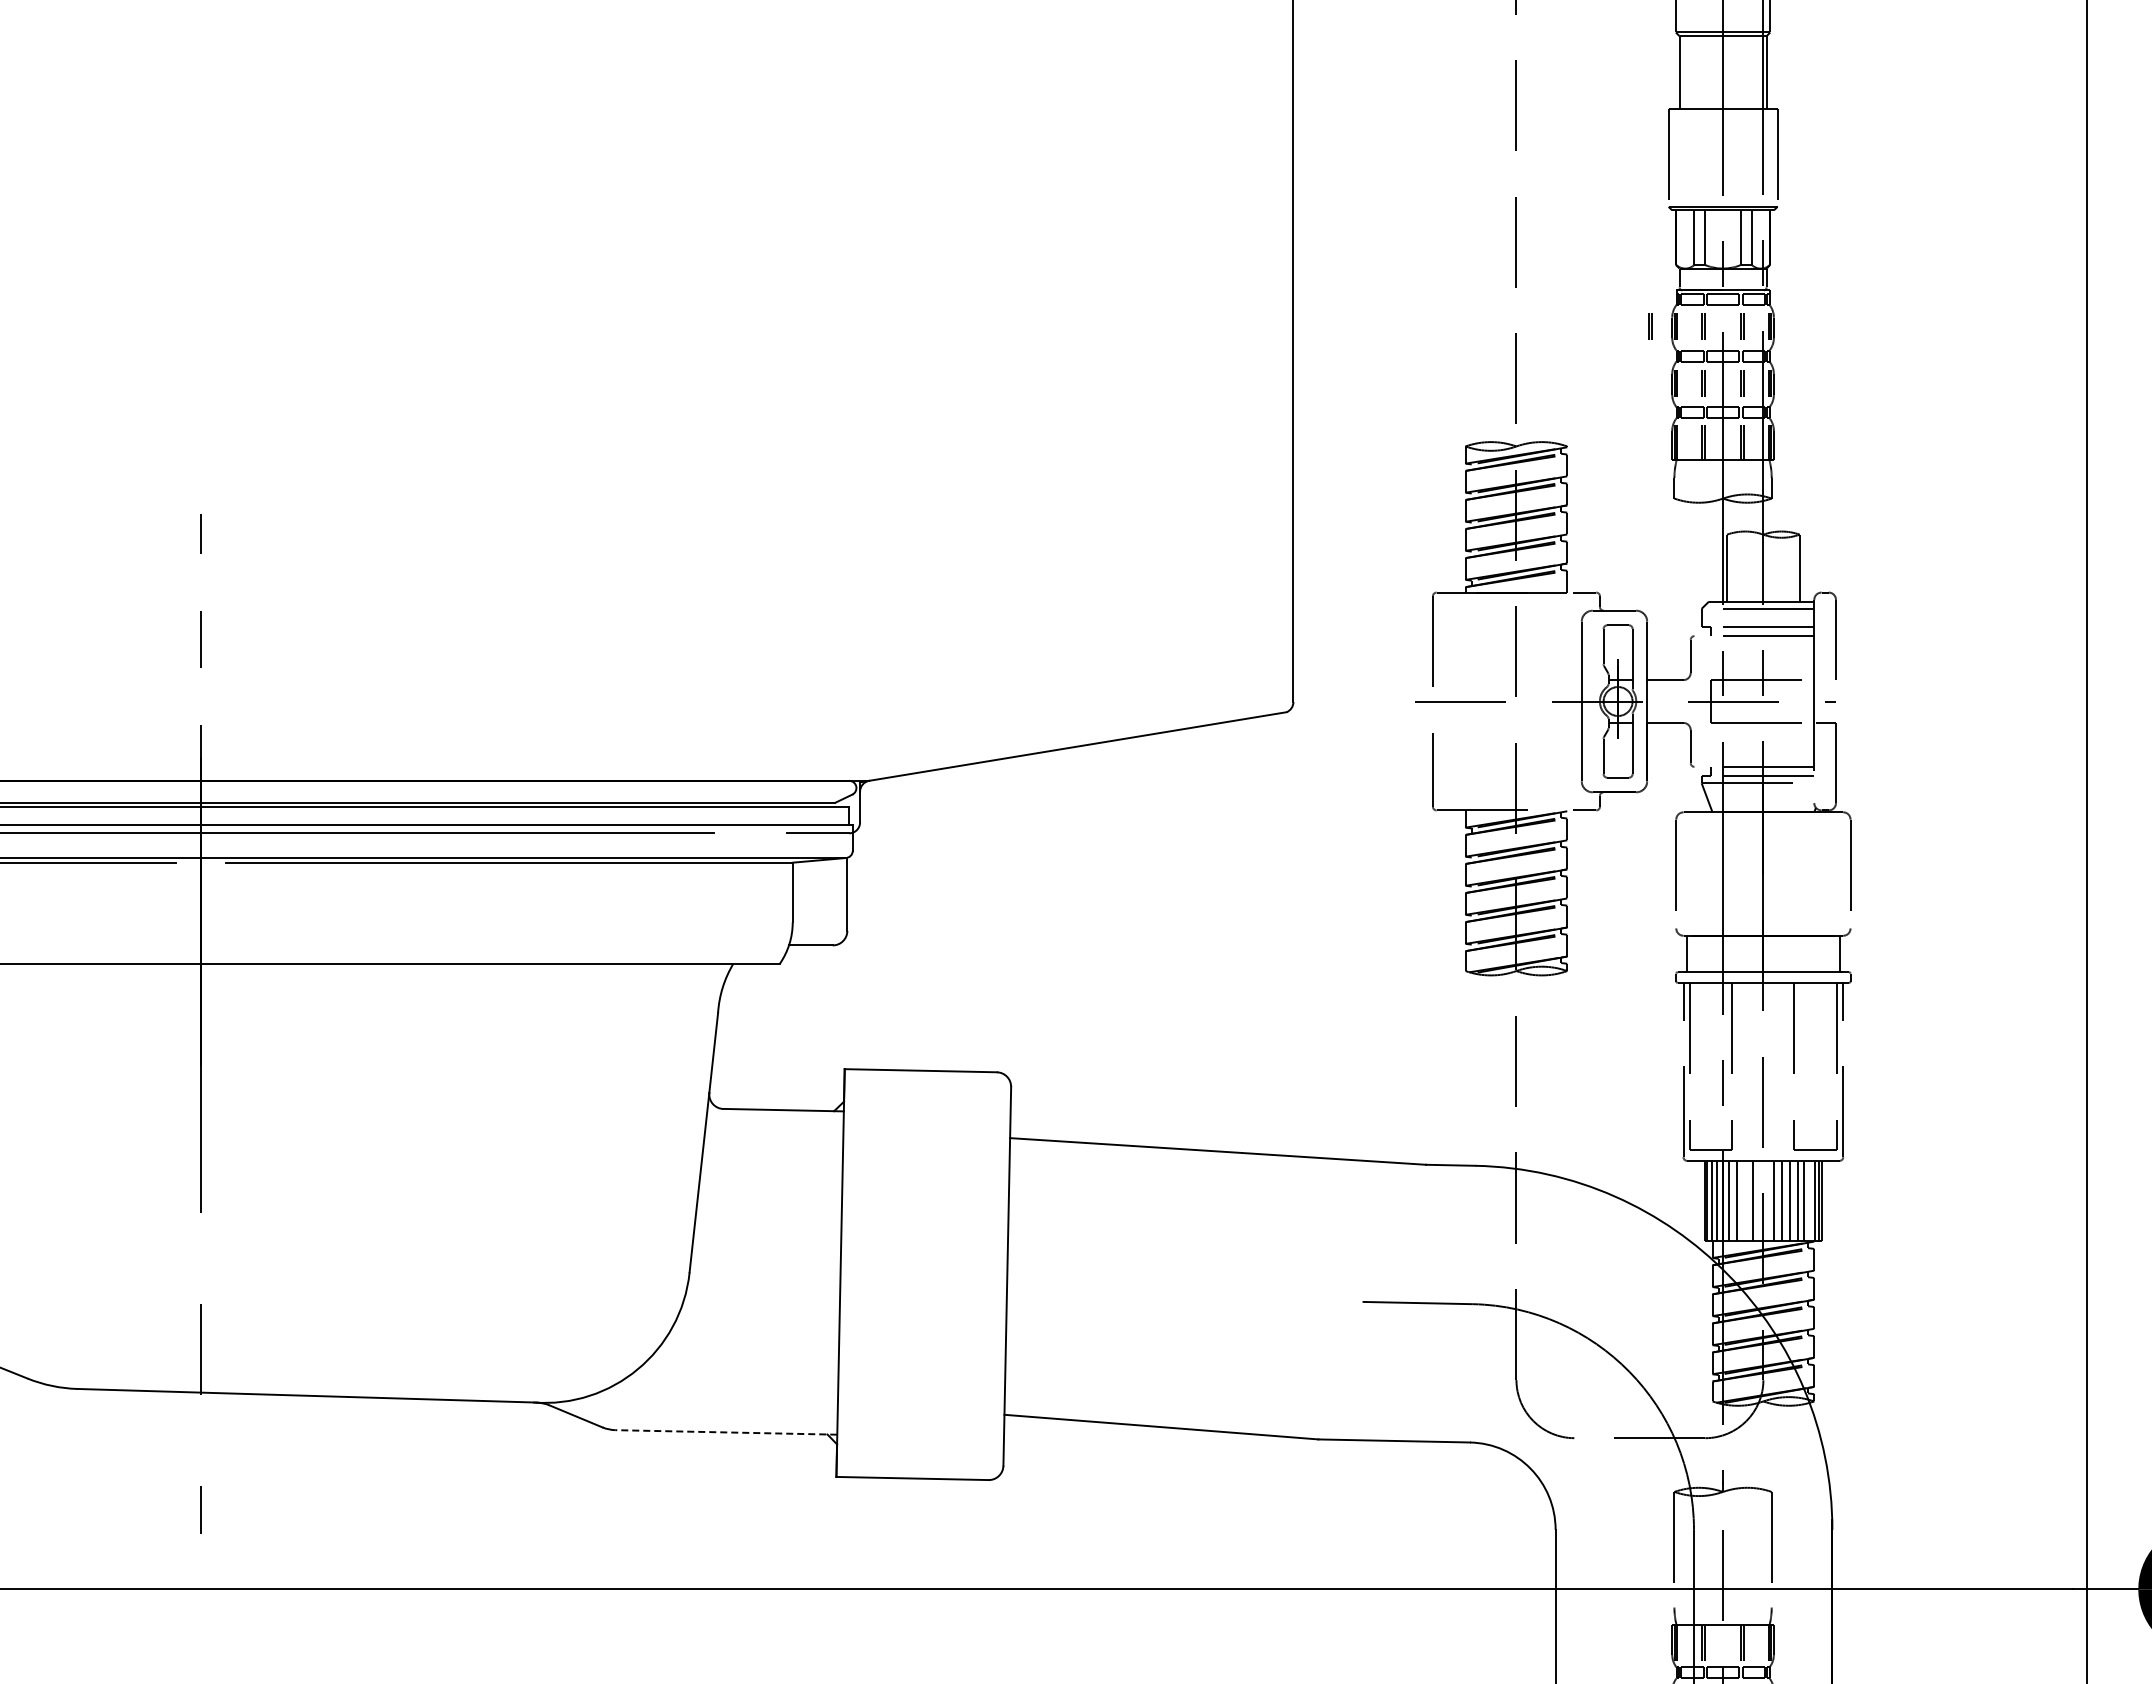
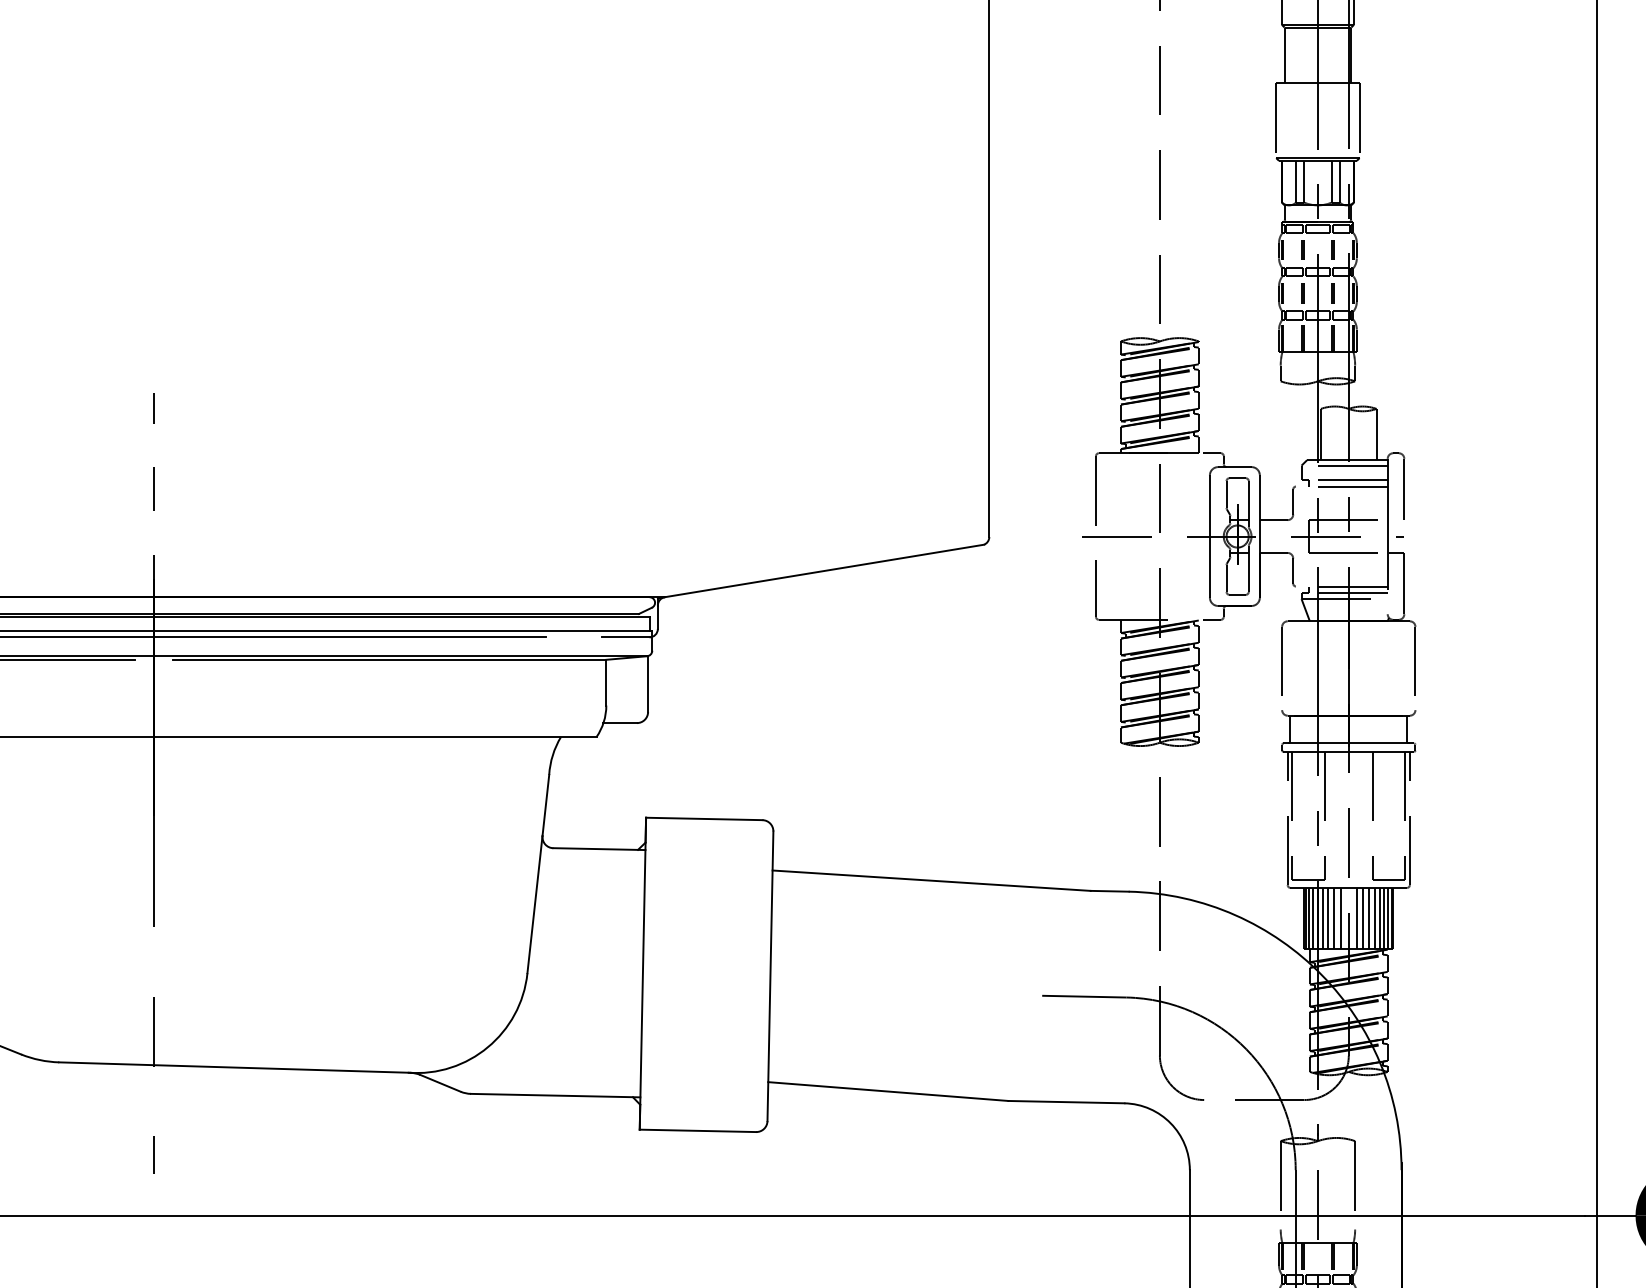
line: (1649, 326) -> (1261, 249), removed
line: (1744, 1200) -> (1334, 918), added
line: (1809, 1200) -> (1384, 918), added
line: (726, 1432) -> (555, 1095), dashed -> solid

